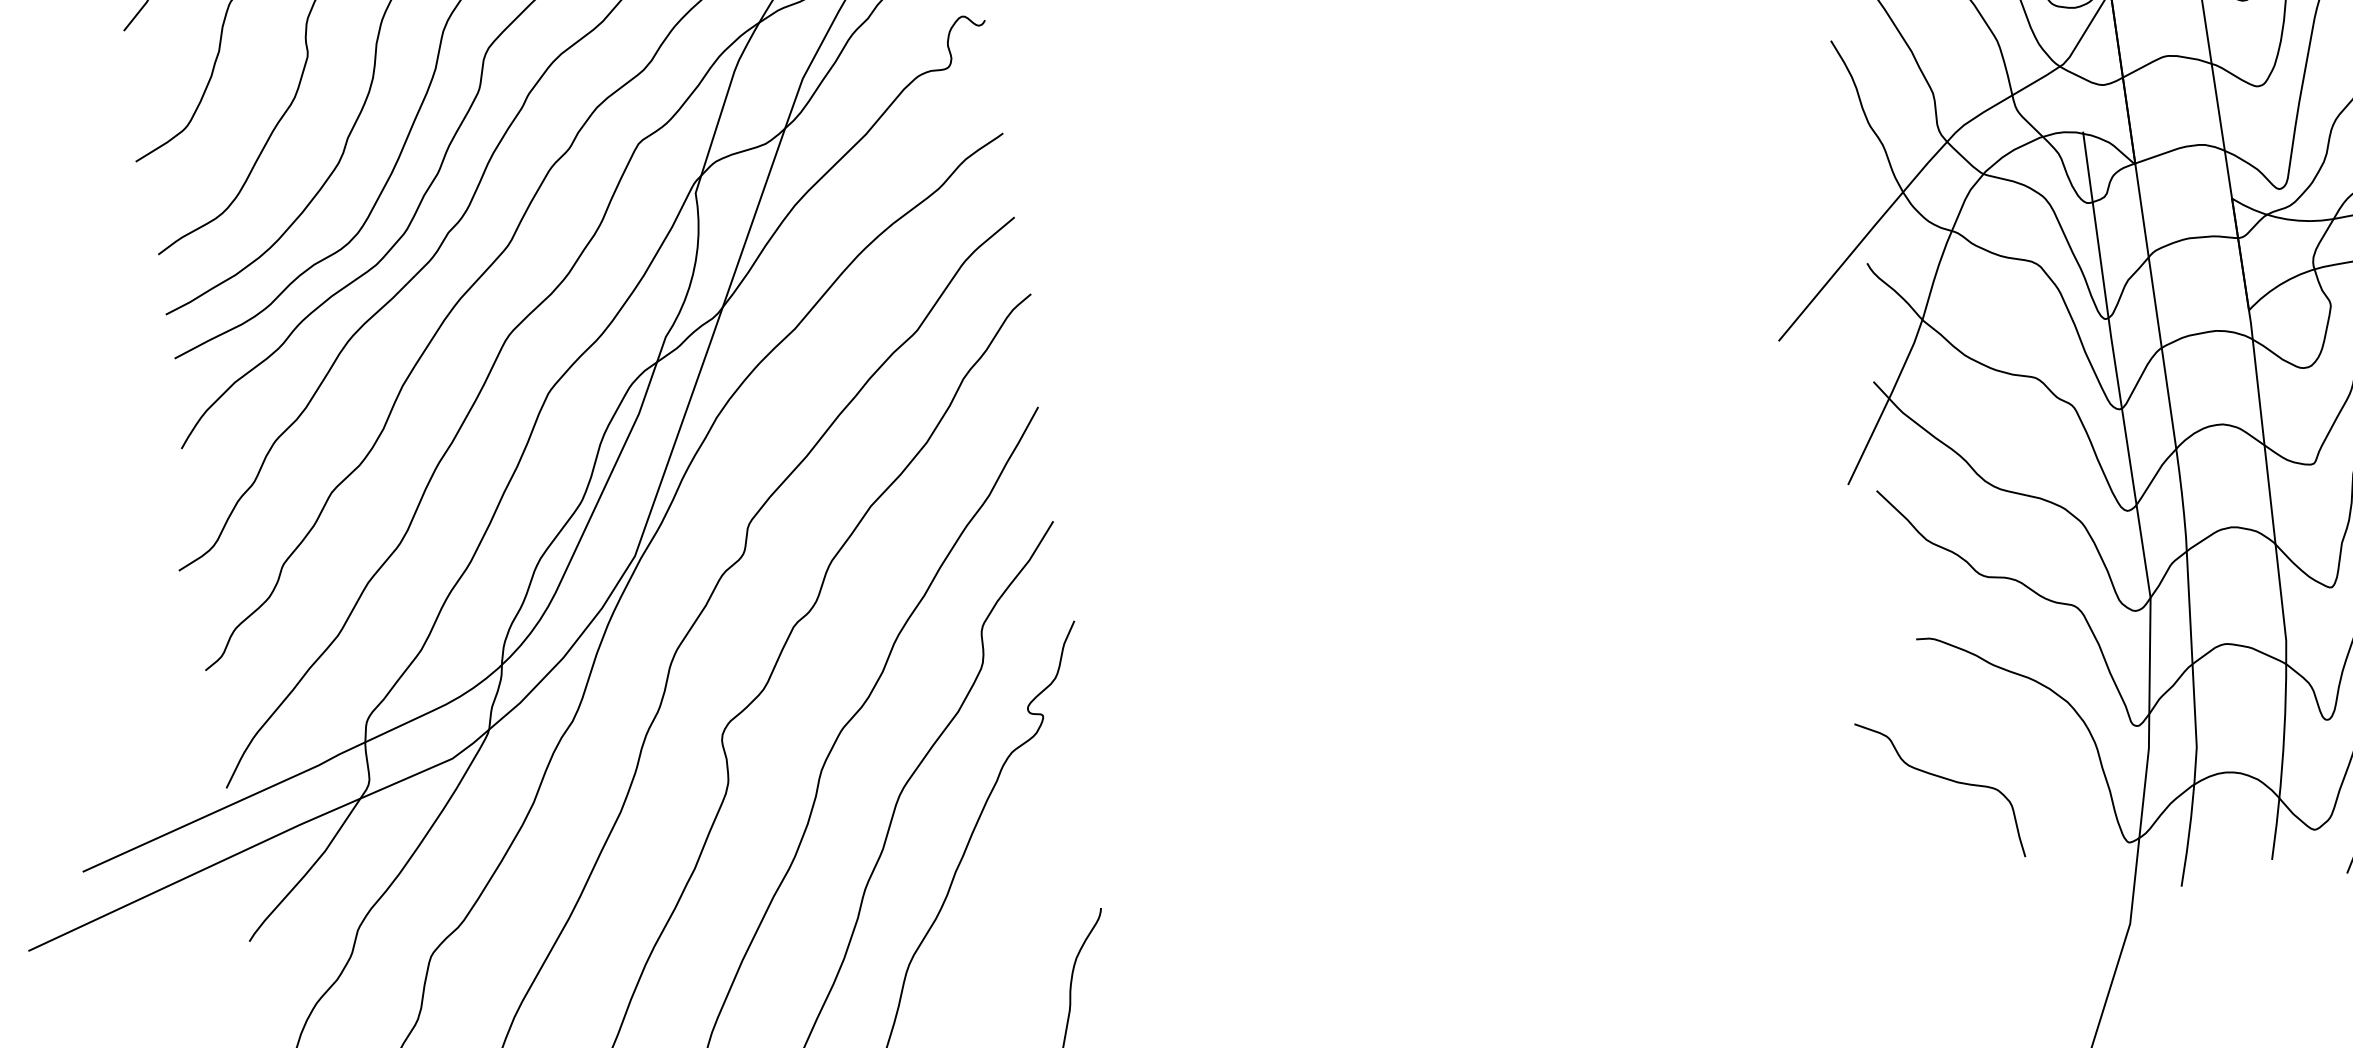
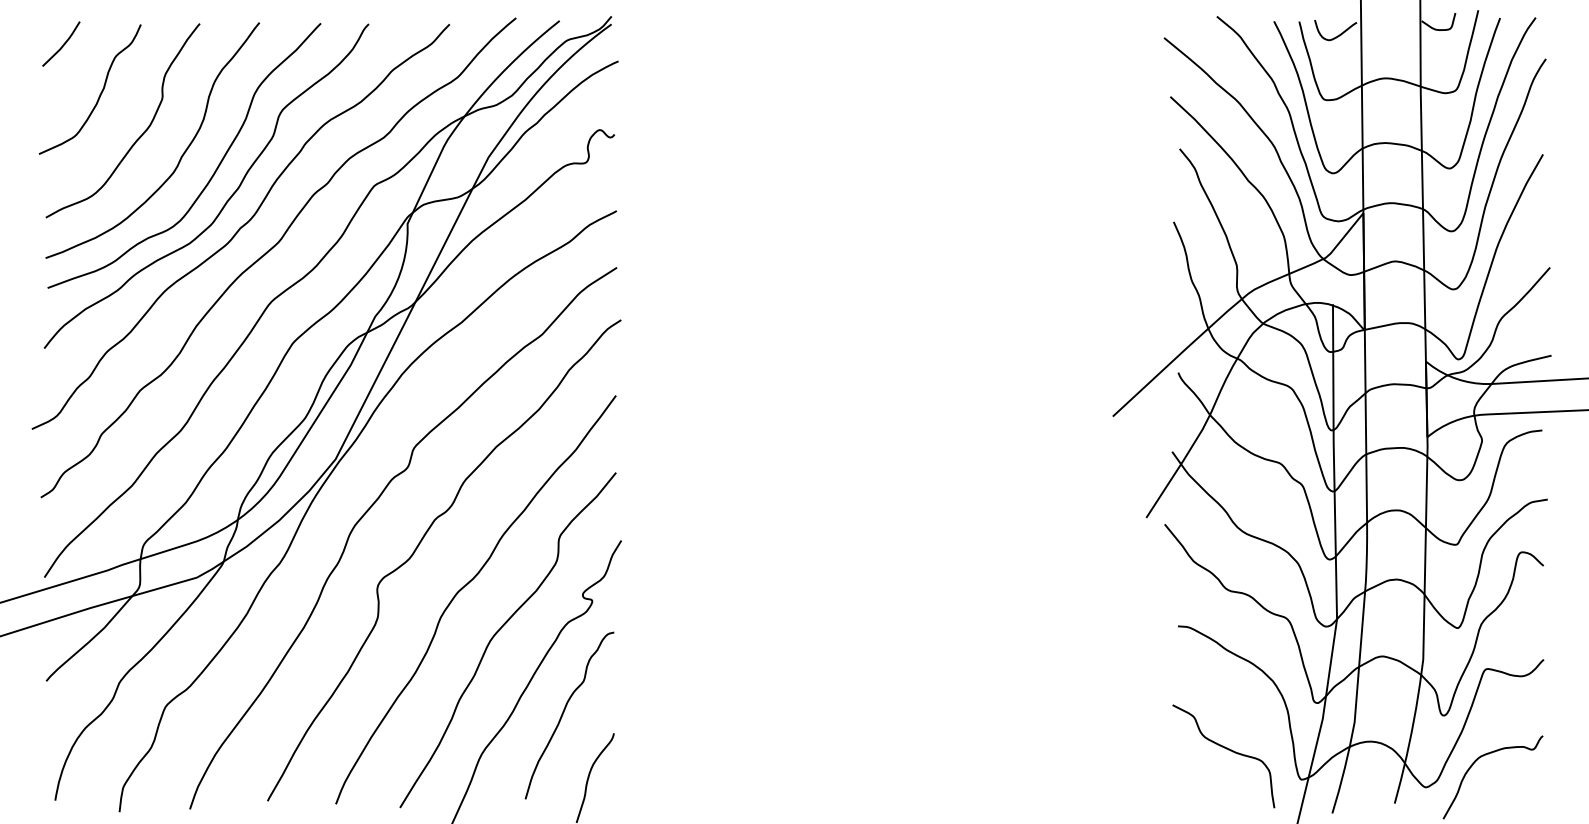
curve: (1942, 779) -> (1226, 749), moved
curve: (1023, 886) -> (564, 712), added

